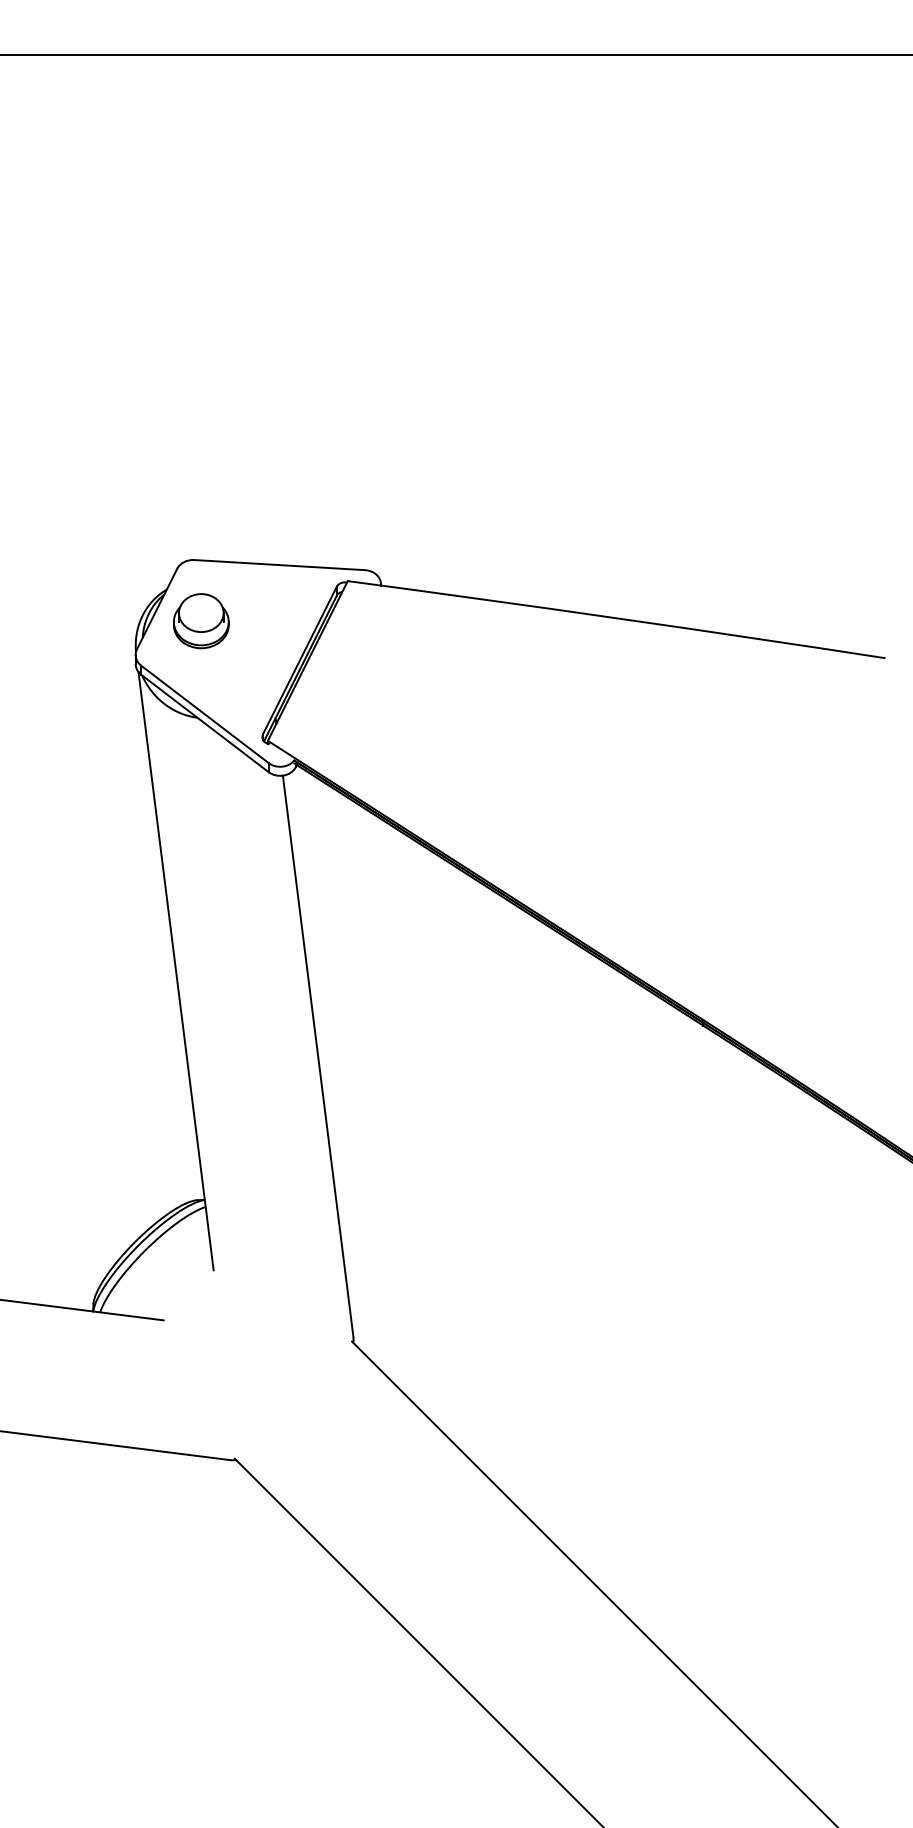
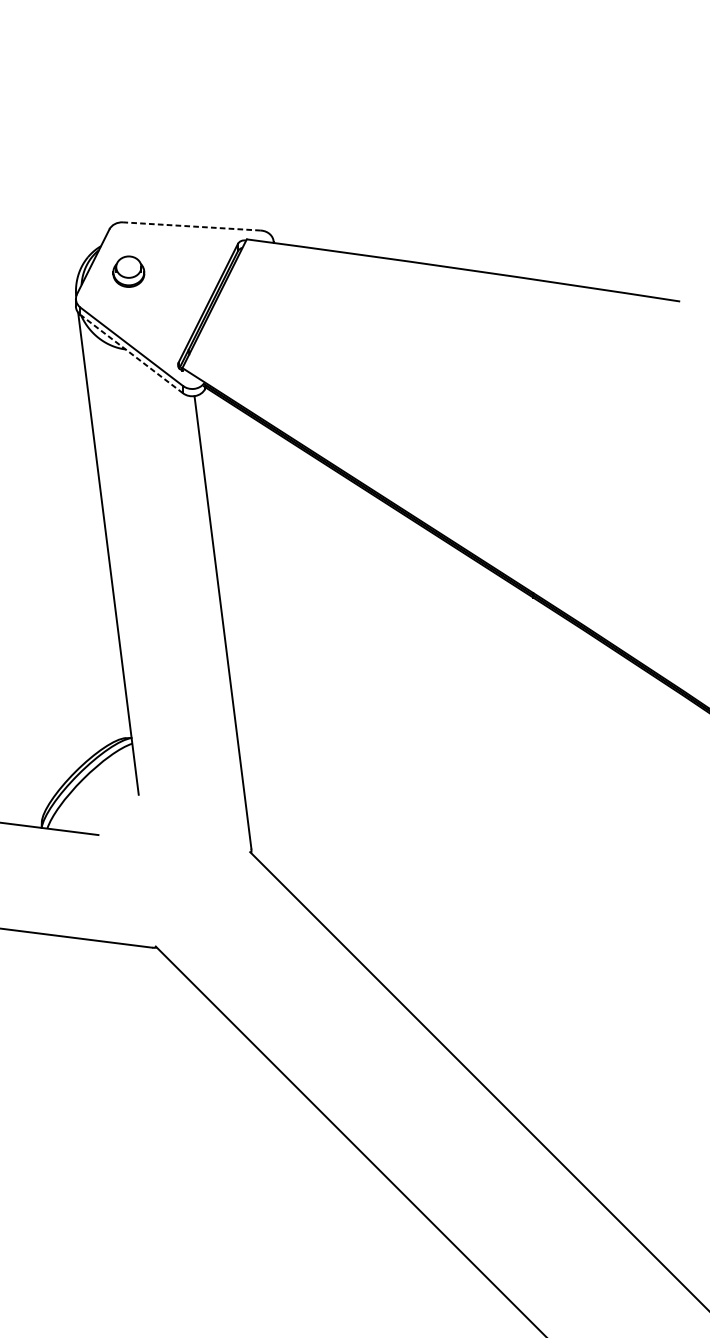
line: (279, 565) -> (191, 226), solid -> dashed
part: (201, 621) -> (128, 271), size x0.7
line: (204, 723) -> (131, 354), solid -> dashed

